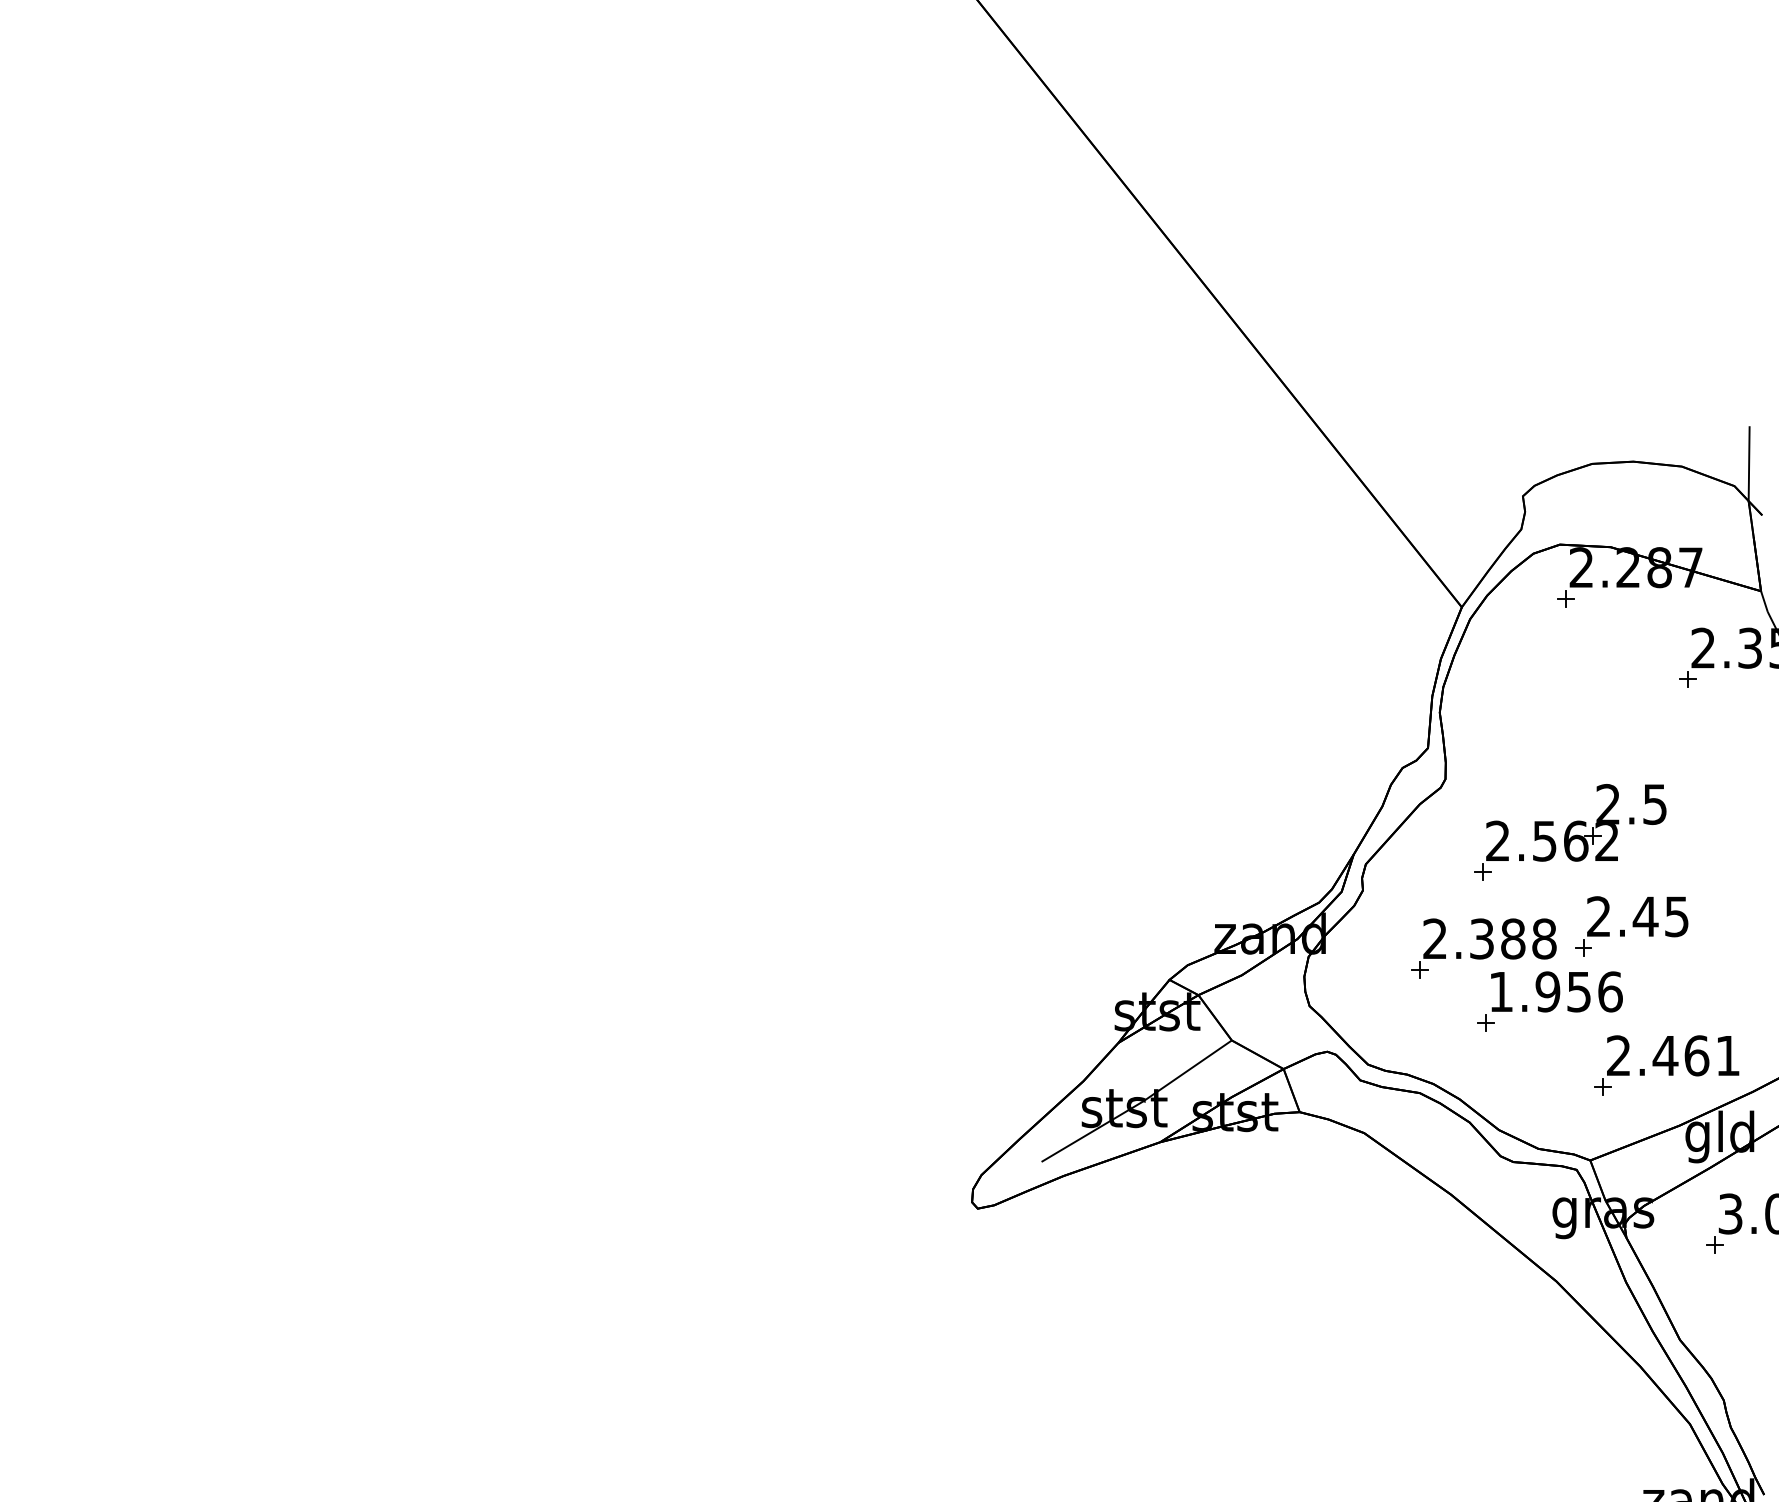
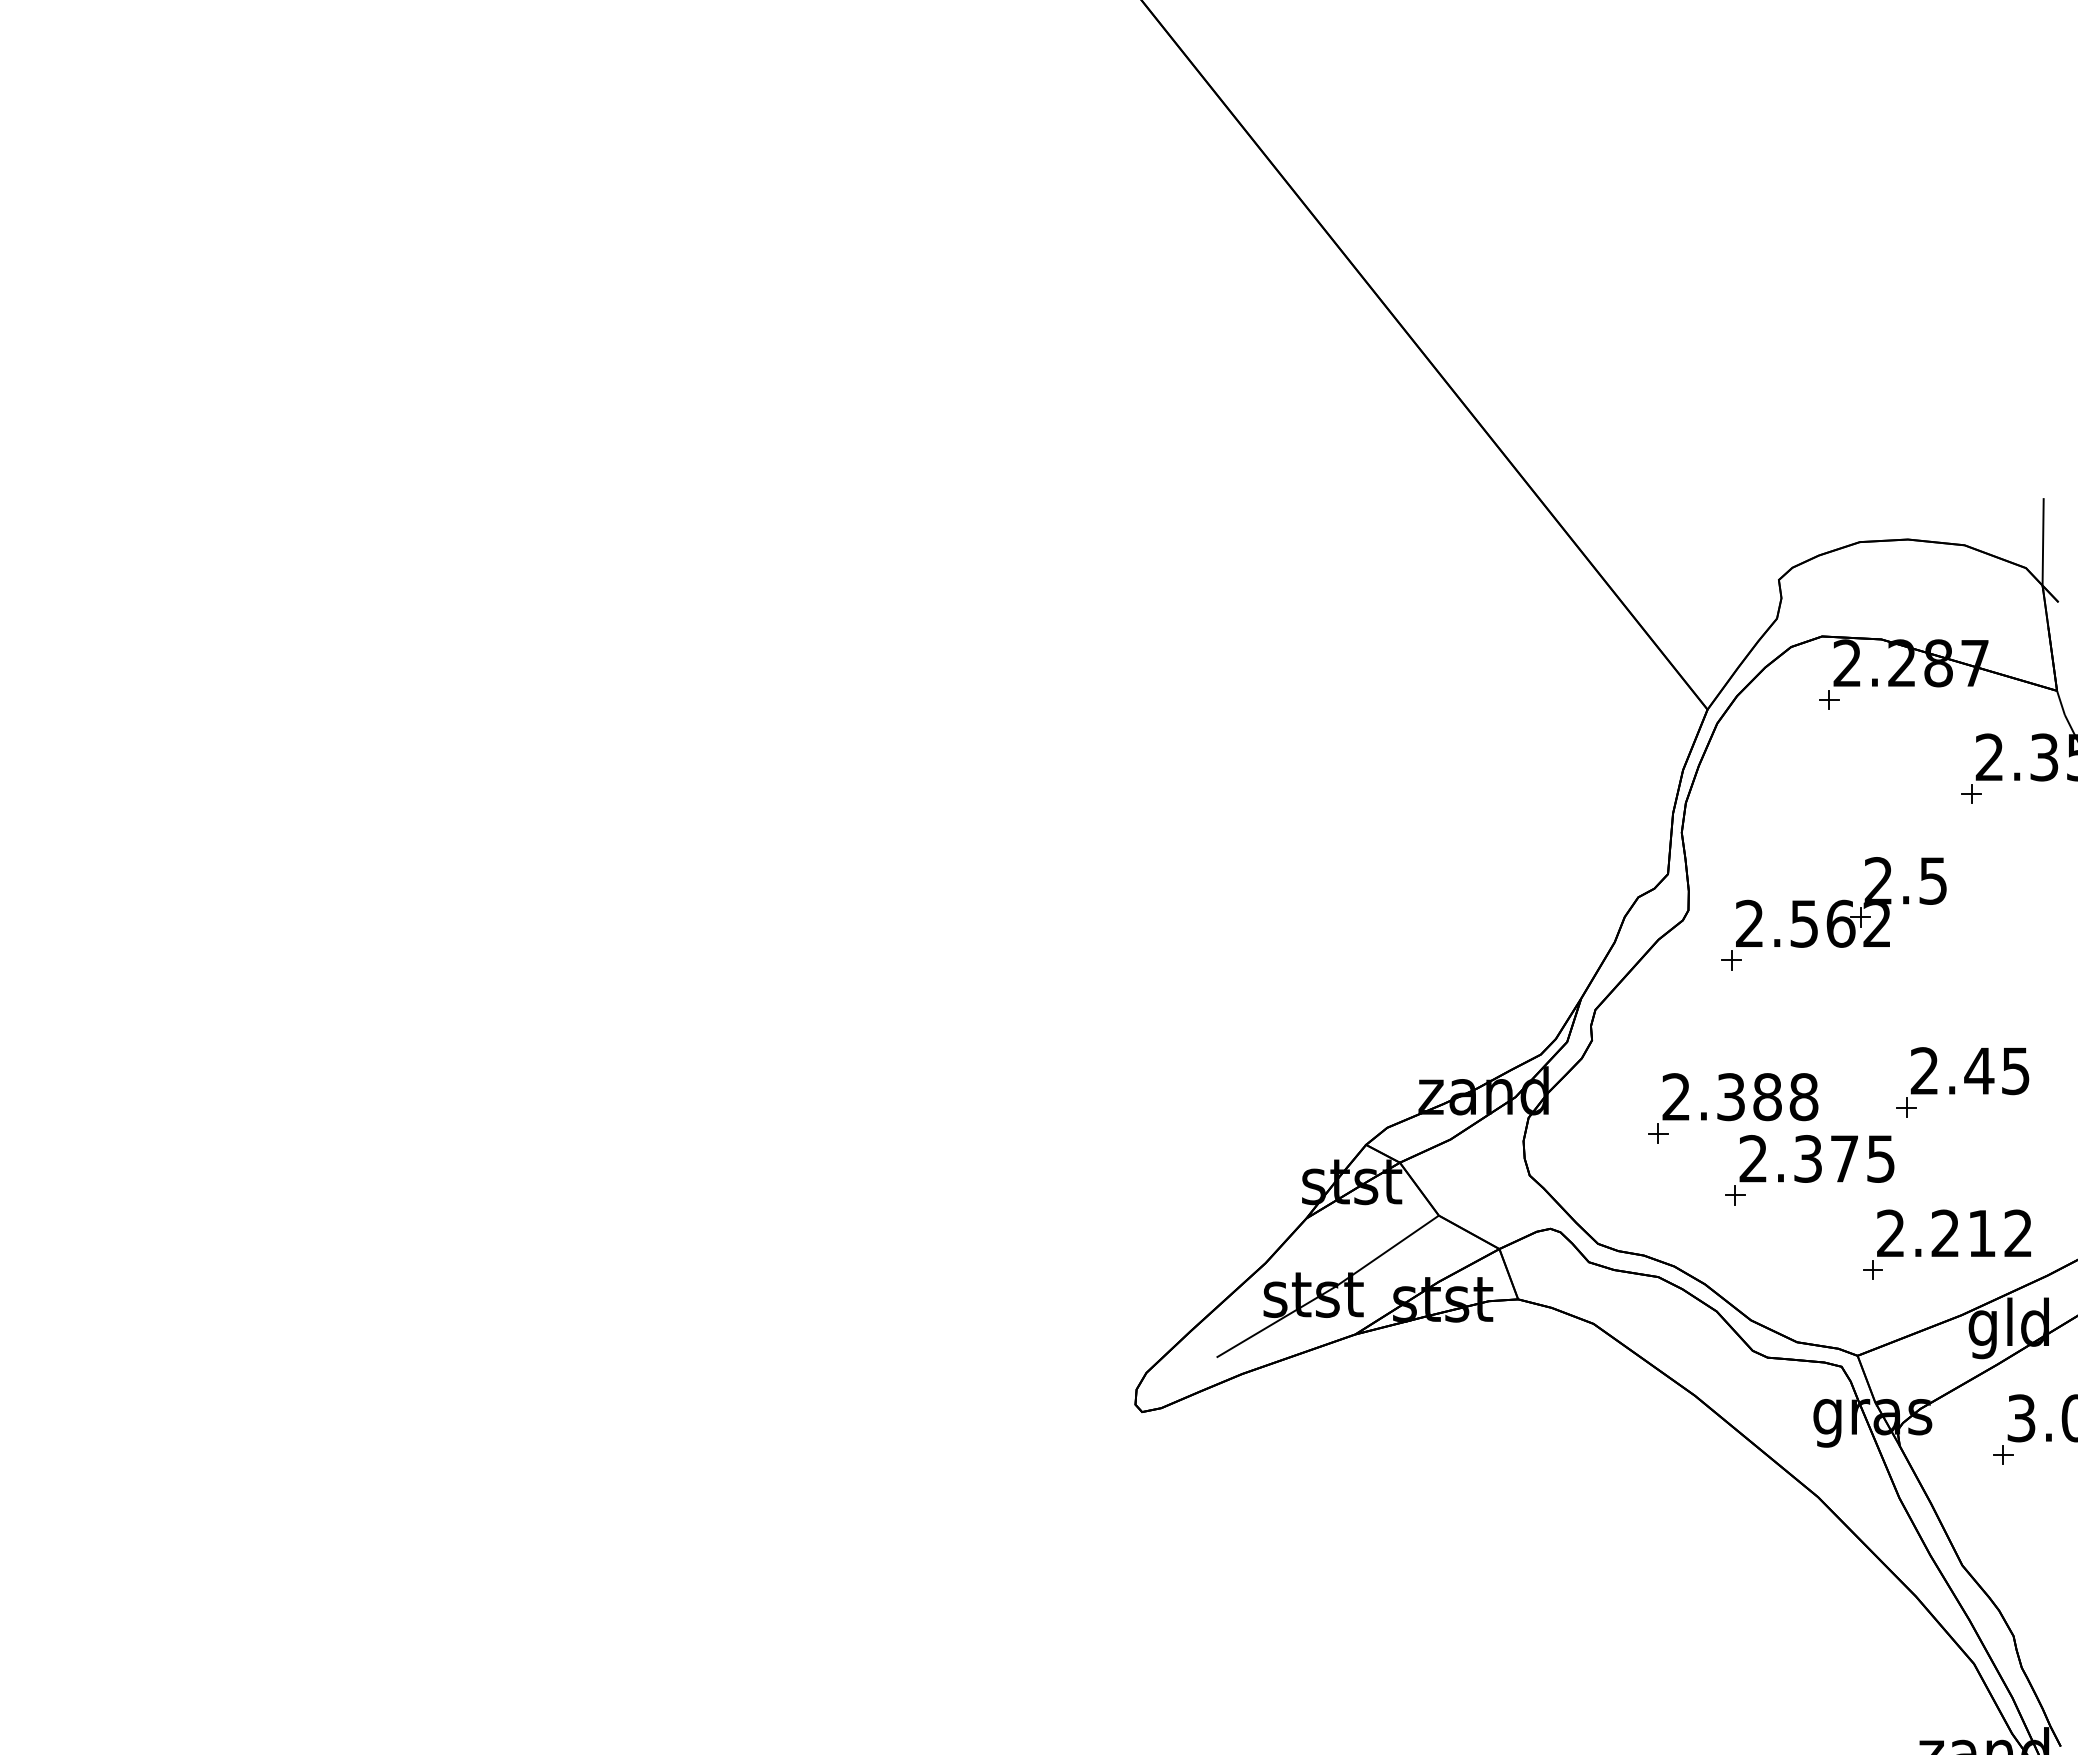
part: (1569, 832) -> (1833, 913), moved
part: (1631, 926) -> (1962, 1082), moved
text: (1555, 991) -> (1817, 1158), 1.956 -> 2.375
text: (1695, 1055) -> (1980, 1233), 2.461 -> 2.212

